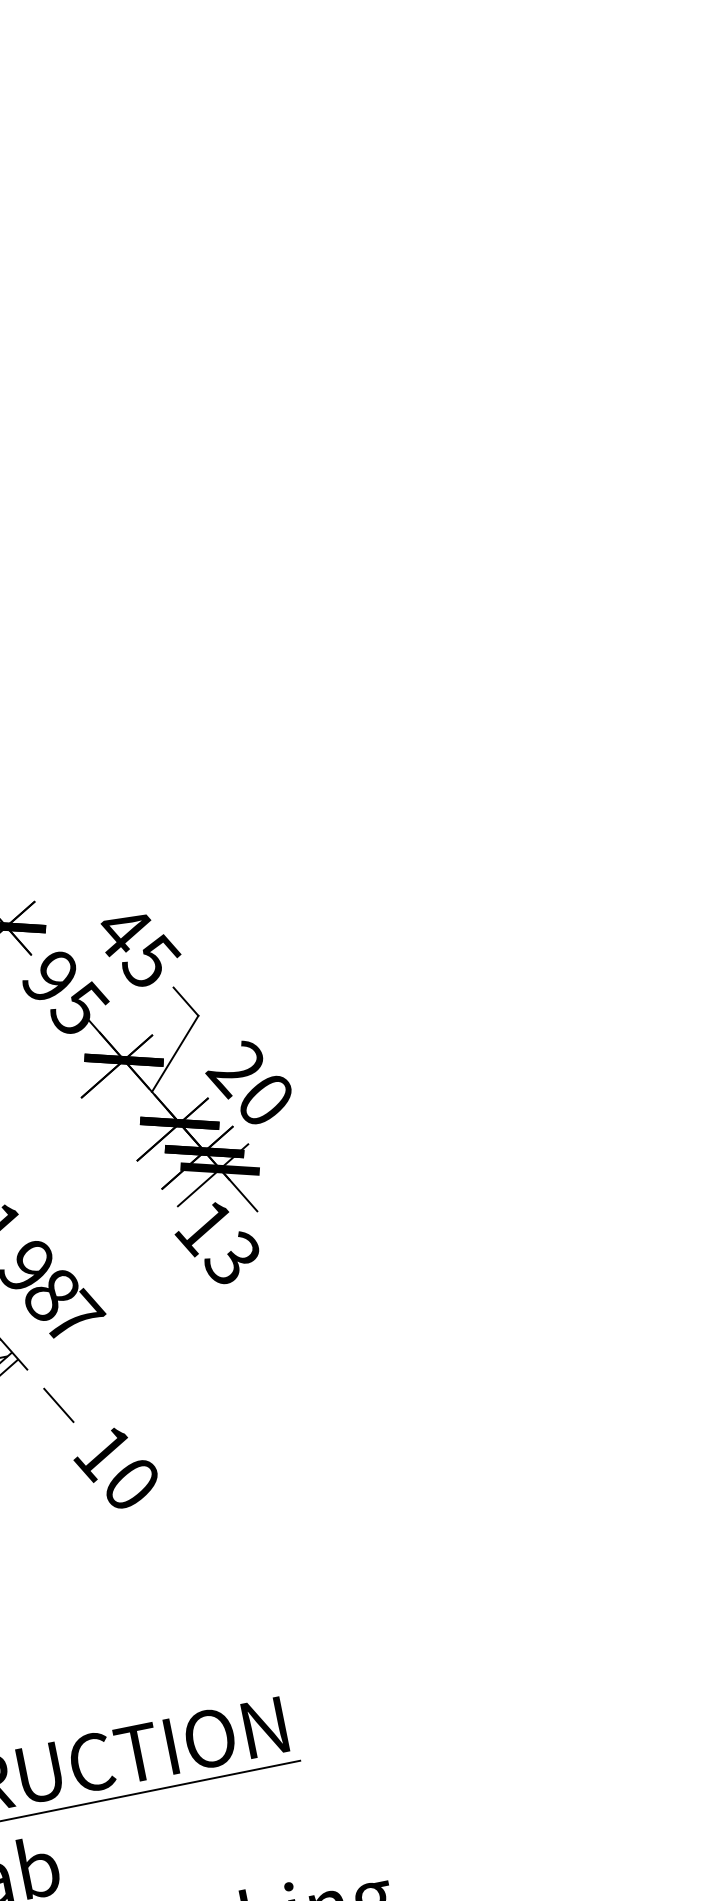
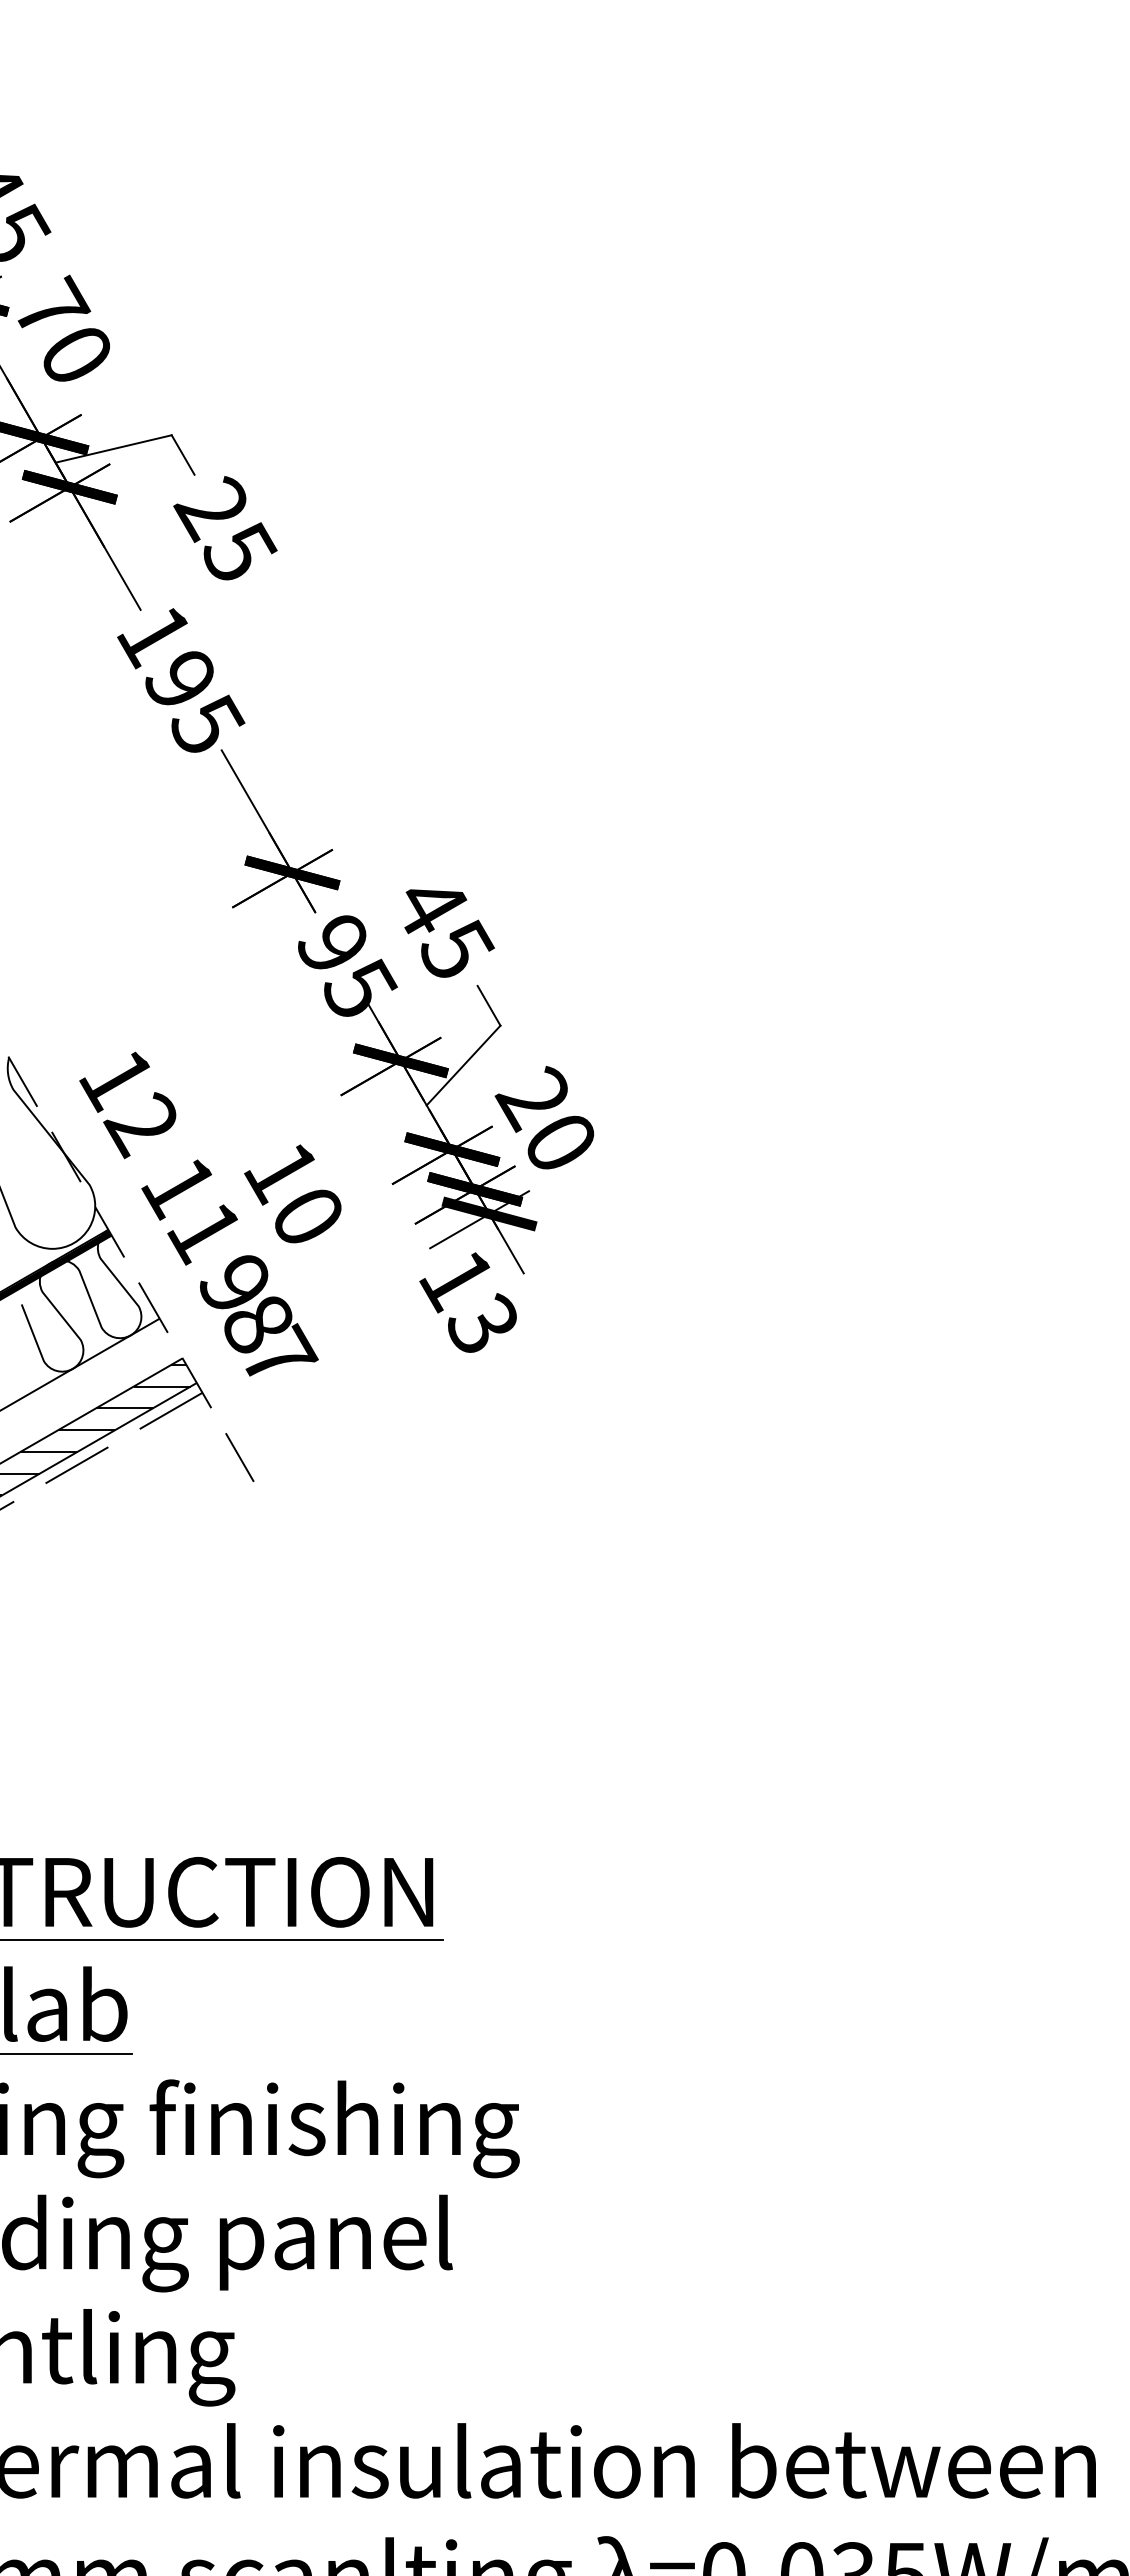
text: (115, 1468) -> (292, 1193), moved

